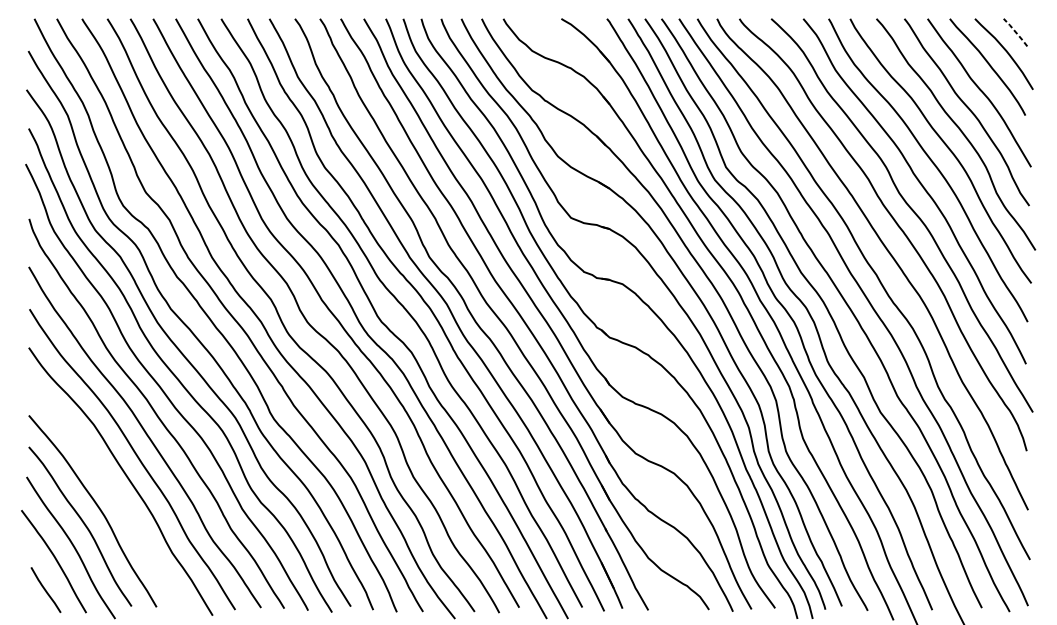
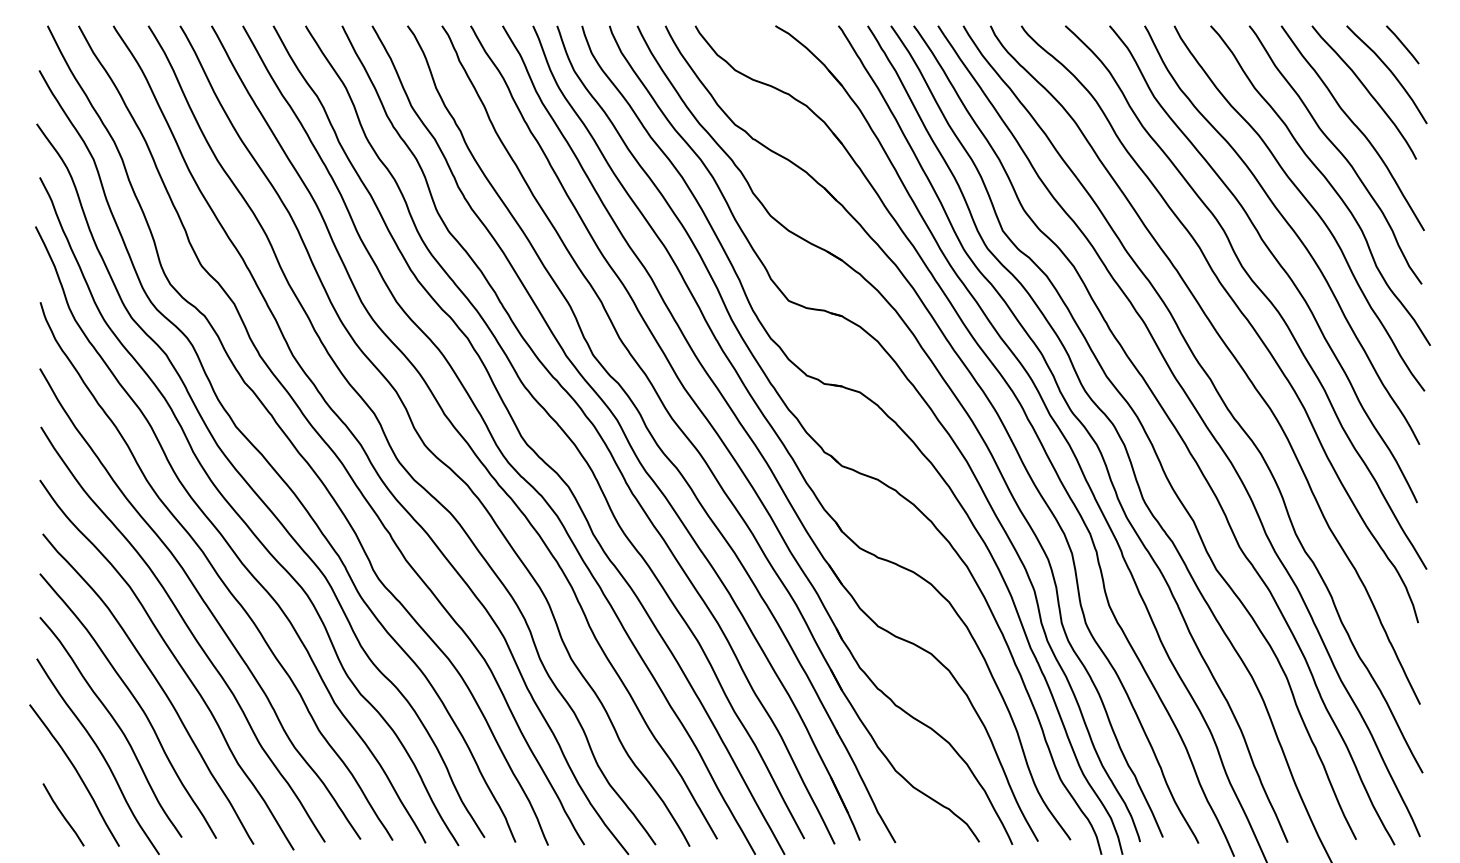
line: (1016, 32) -> (1403, 44), dashed -> solid
curve: (114, 494) -> (157, 683), added

